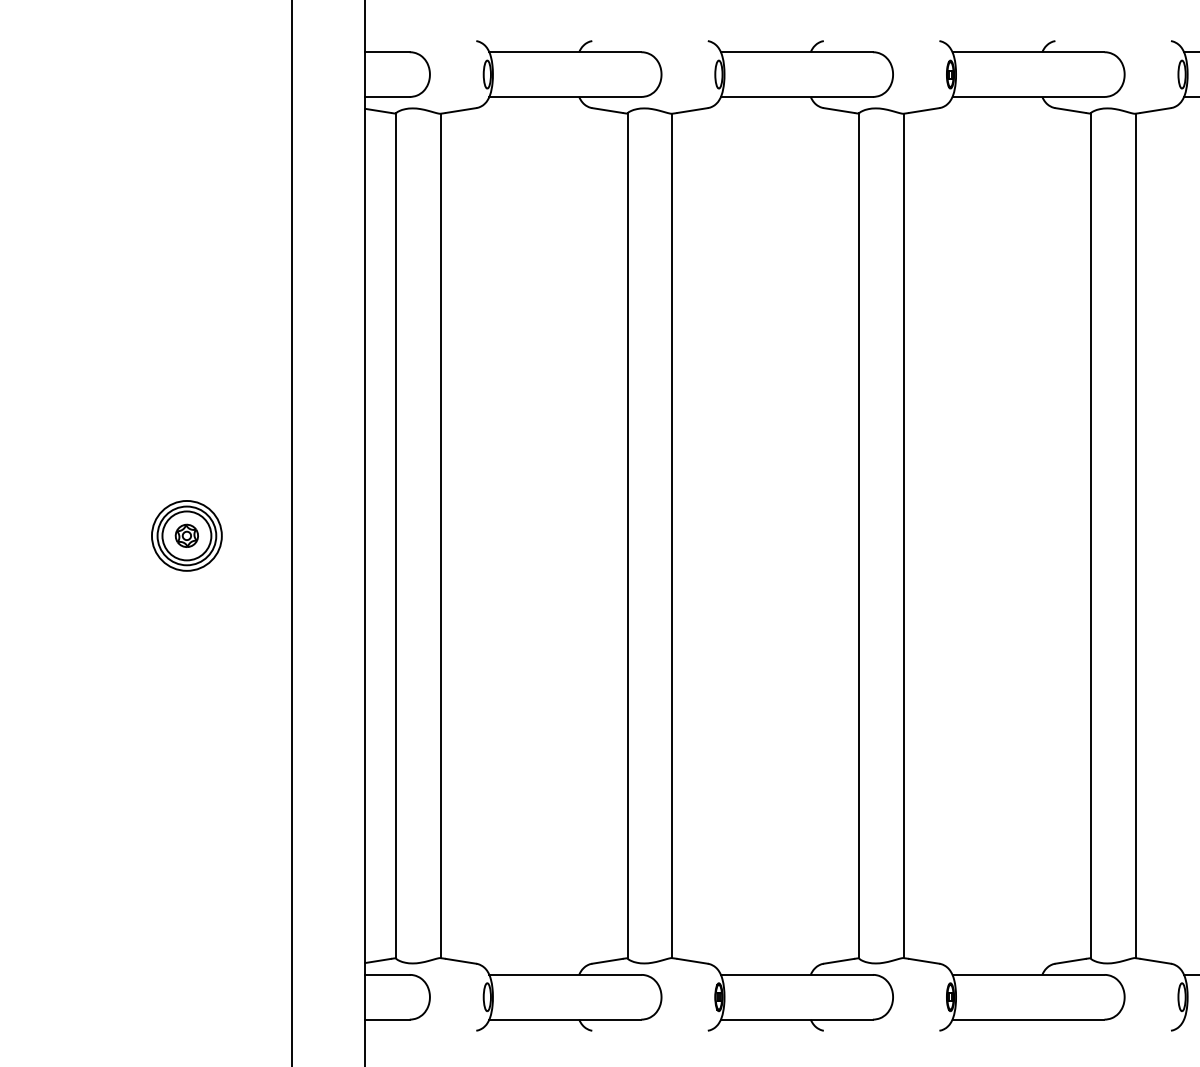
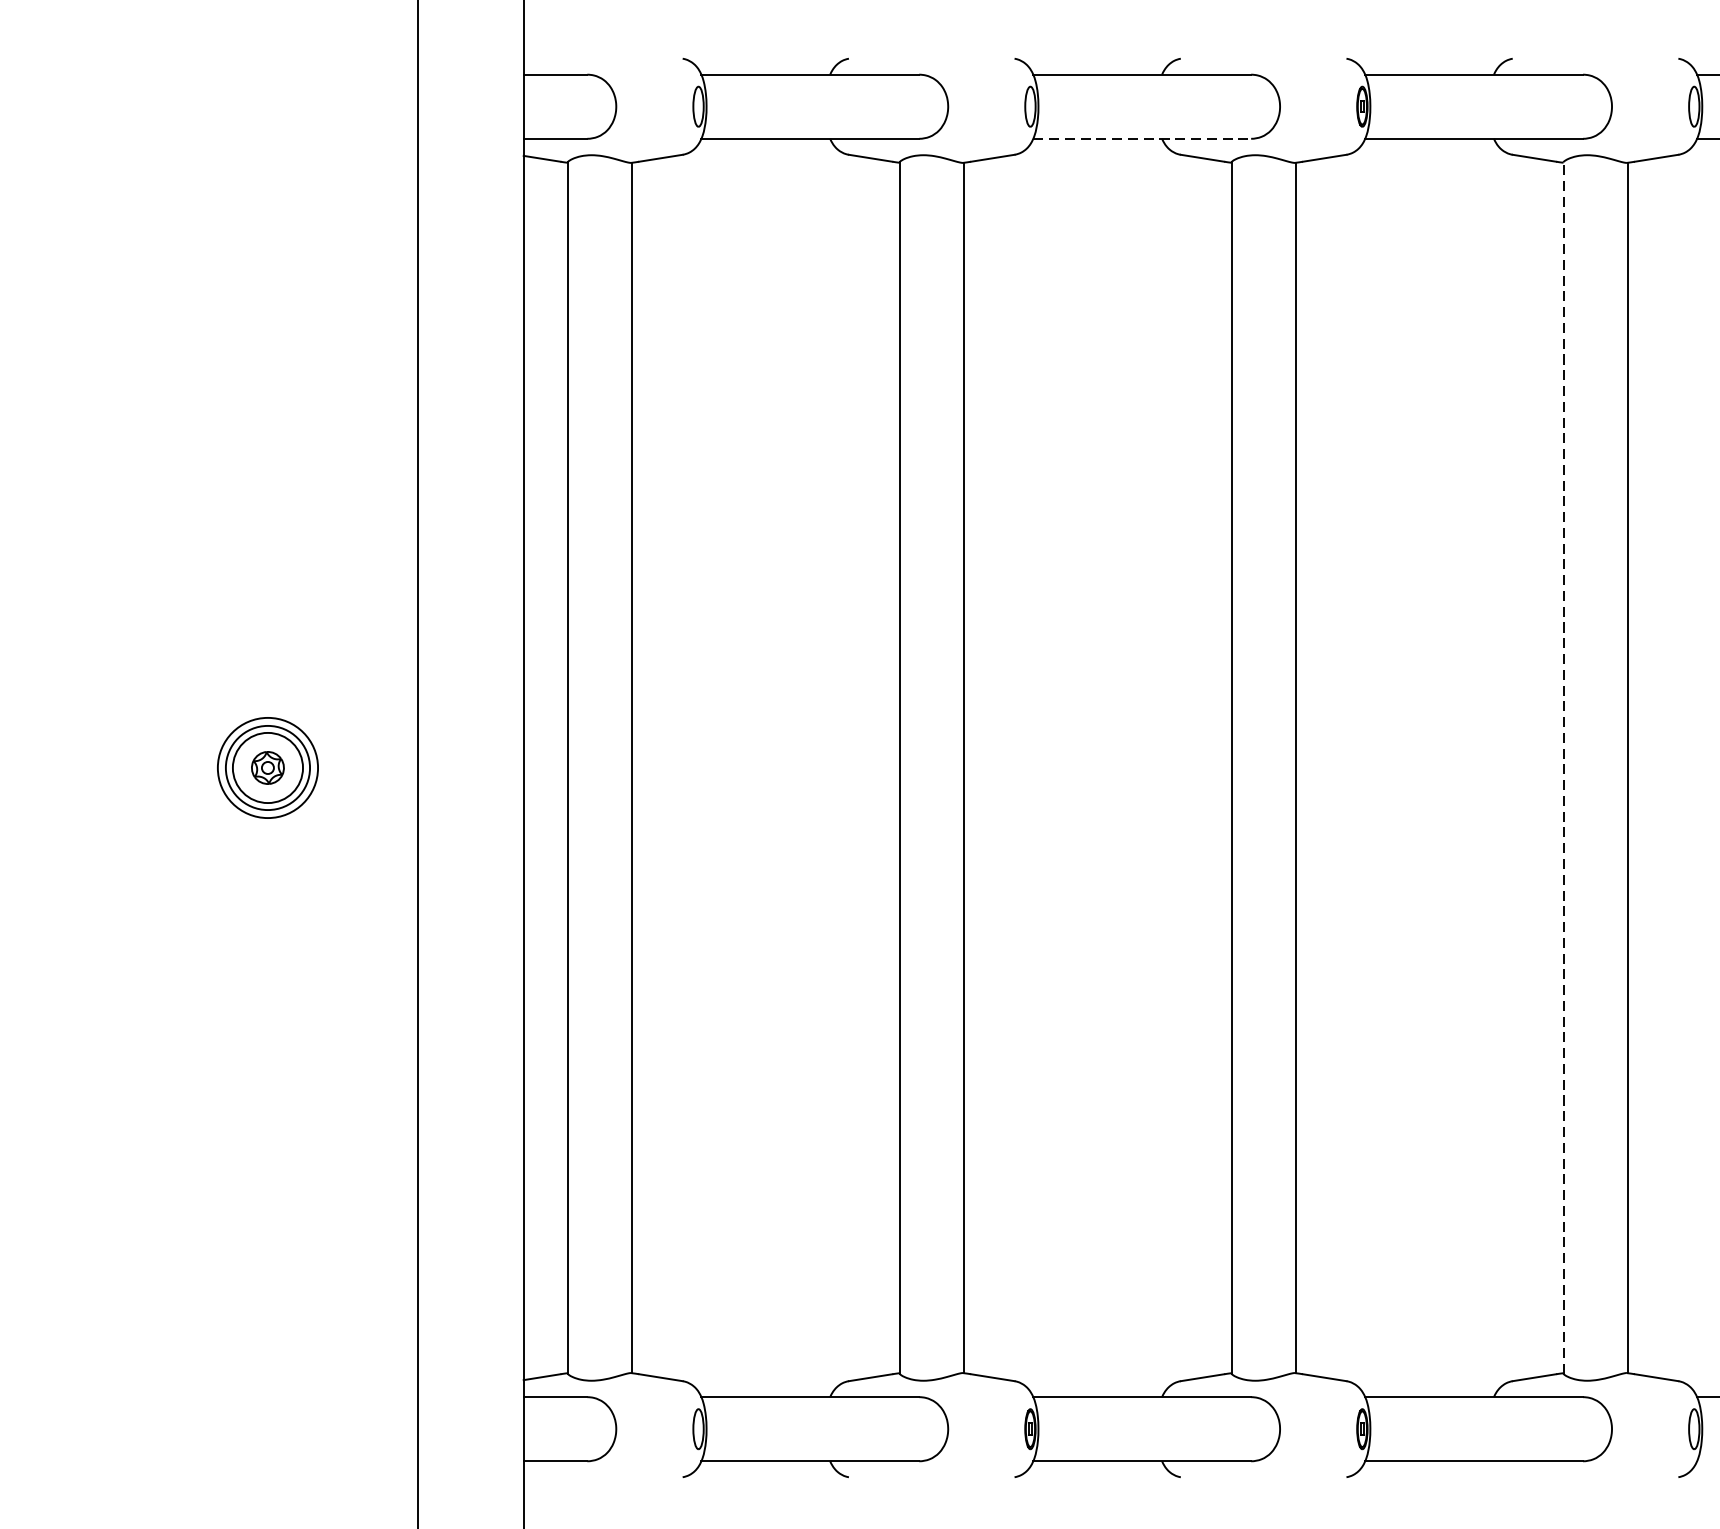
line: (796, 96) -> (1141, 138), solid -> dashed
line: (1090, 535) -> (1563, 767), solid -> dashed

